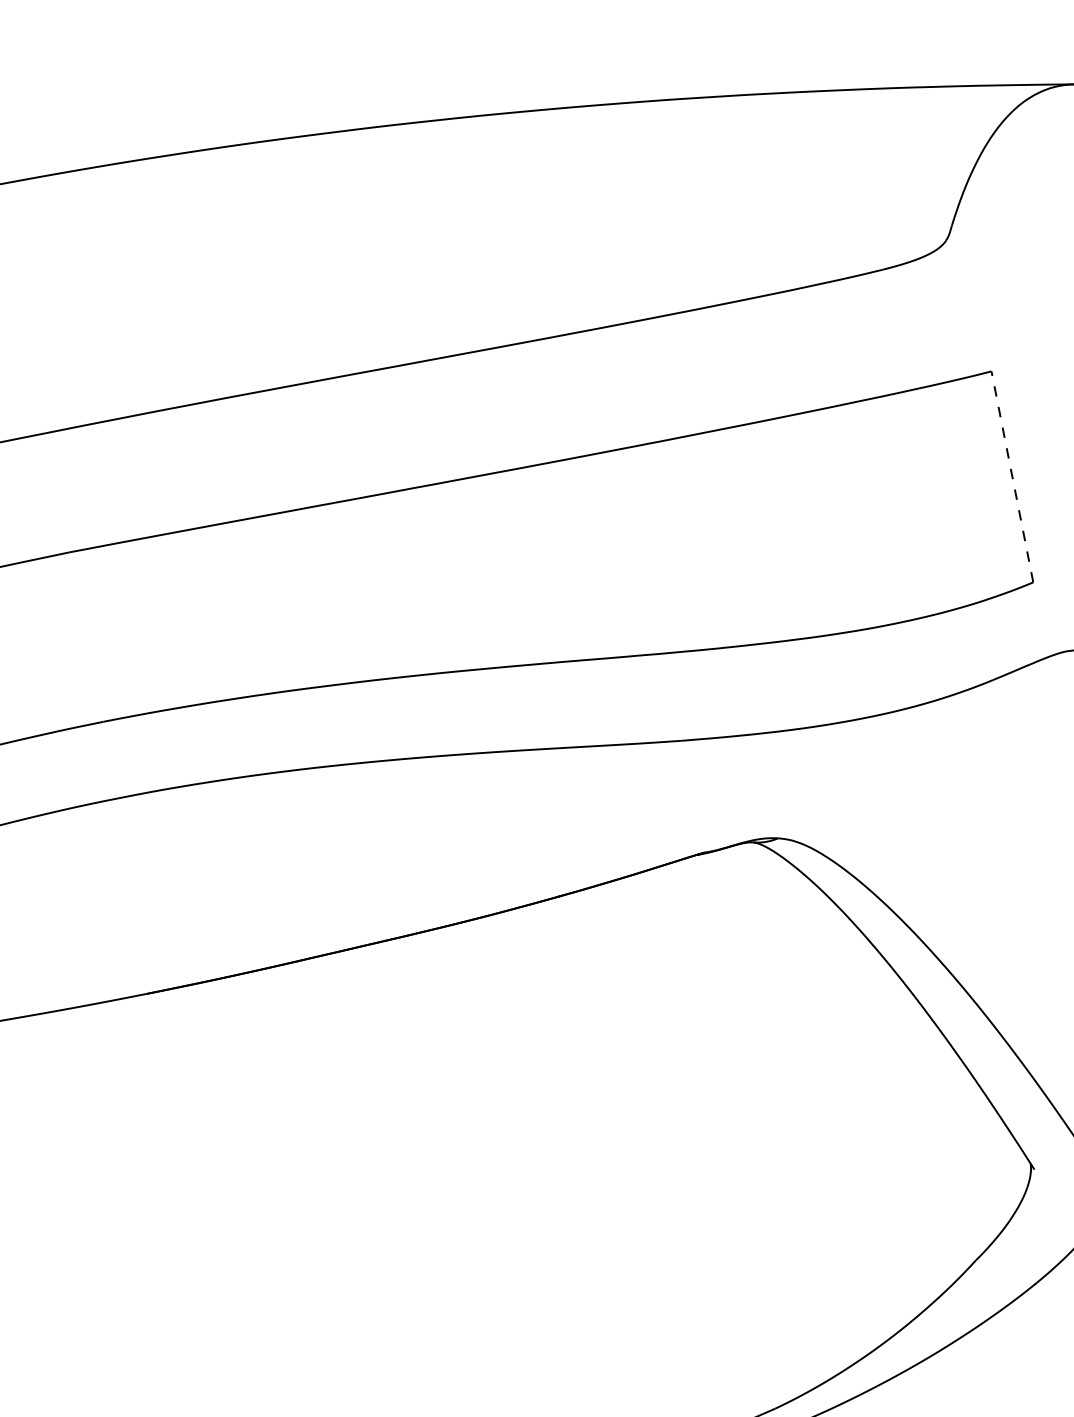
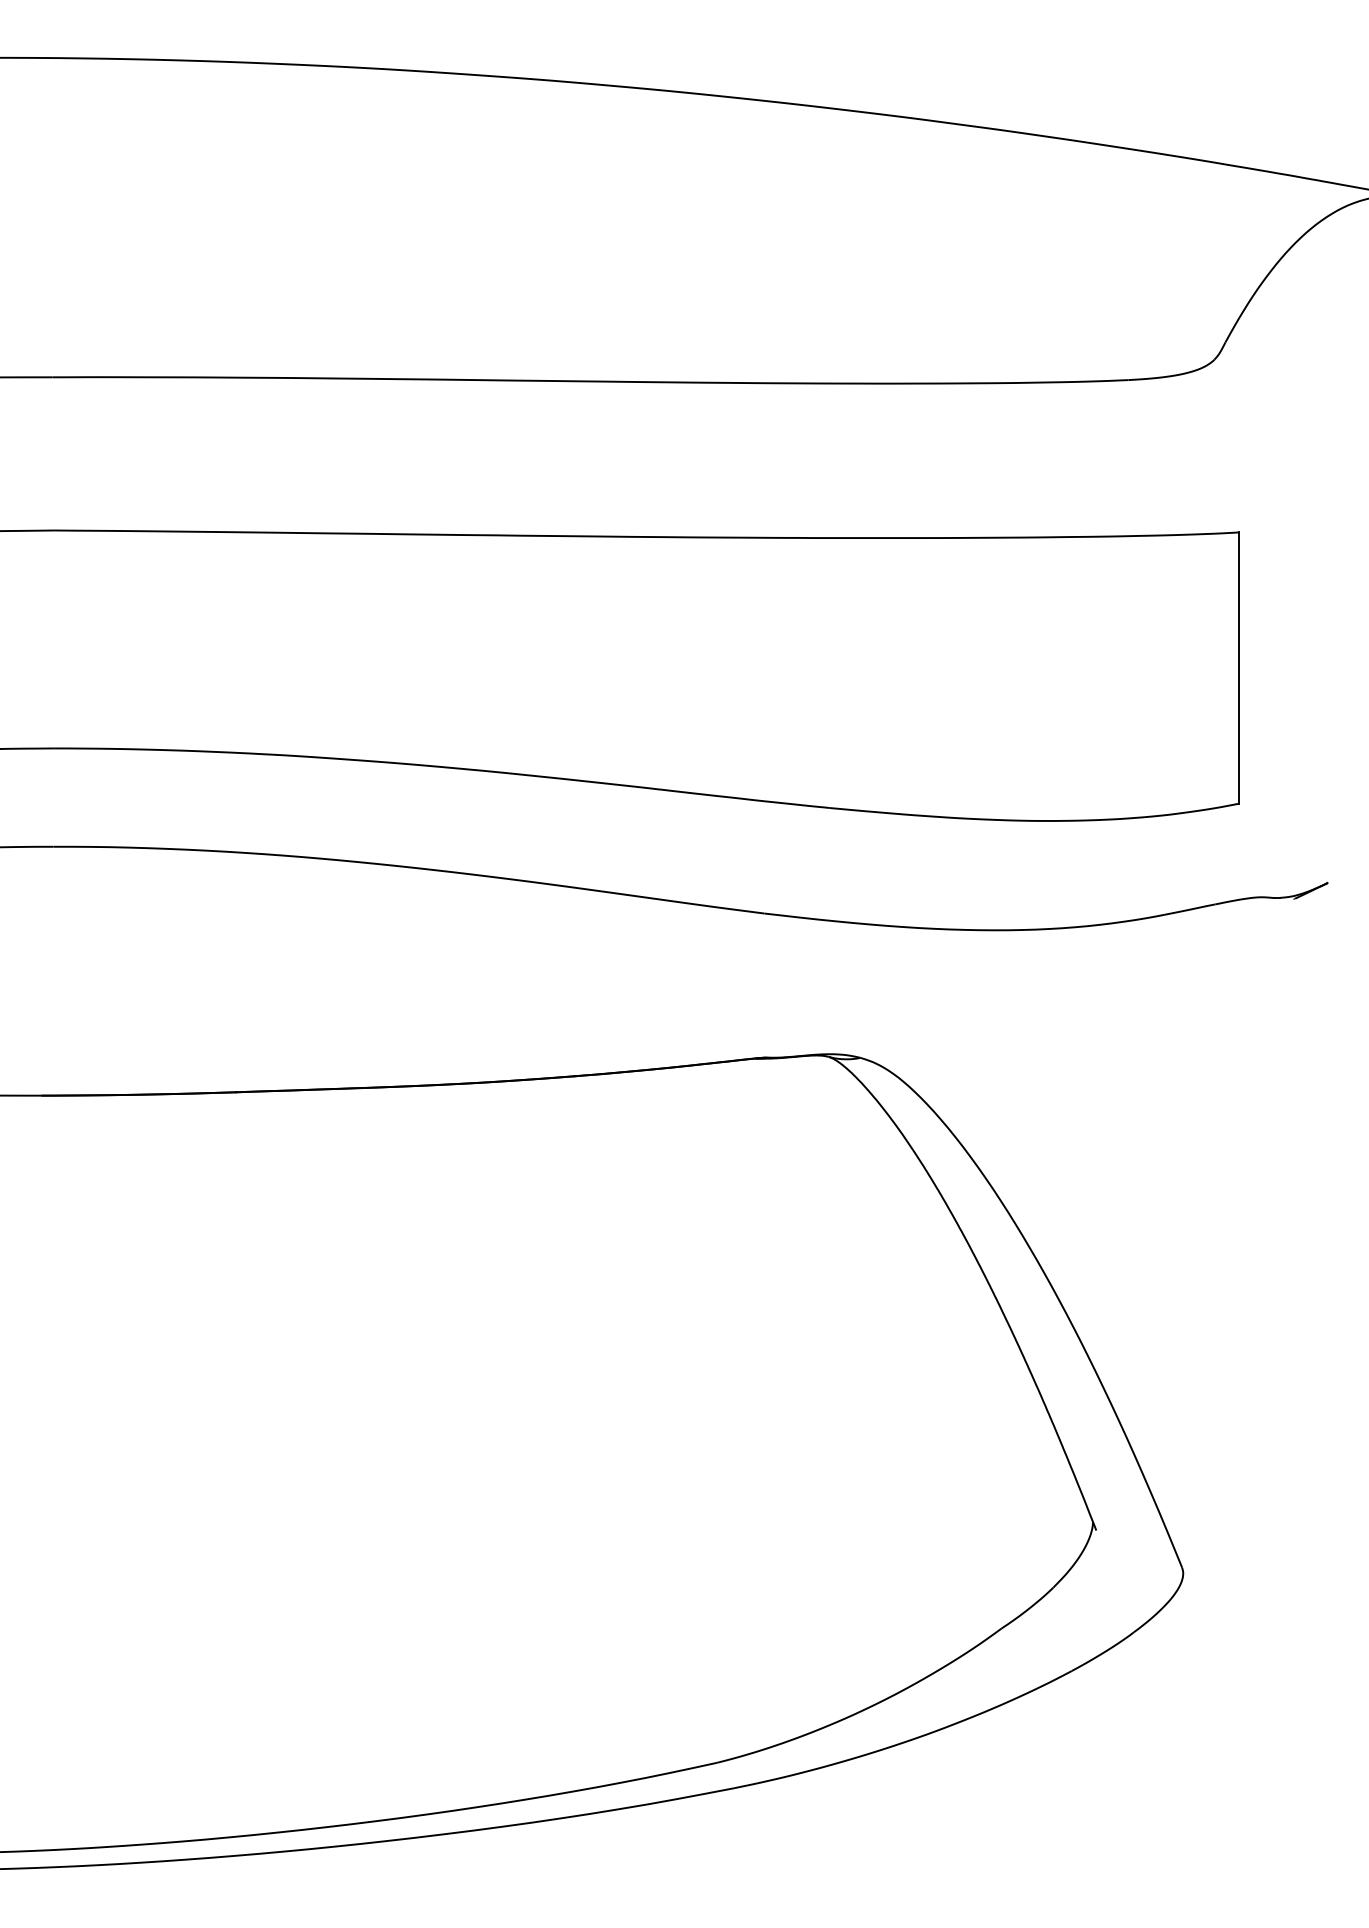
line: (1012, 477) -> (1238, 668), dashed -> solid

